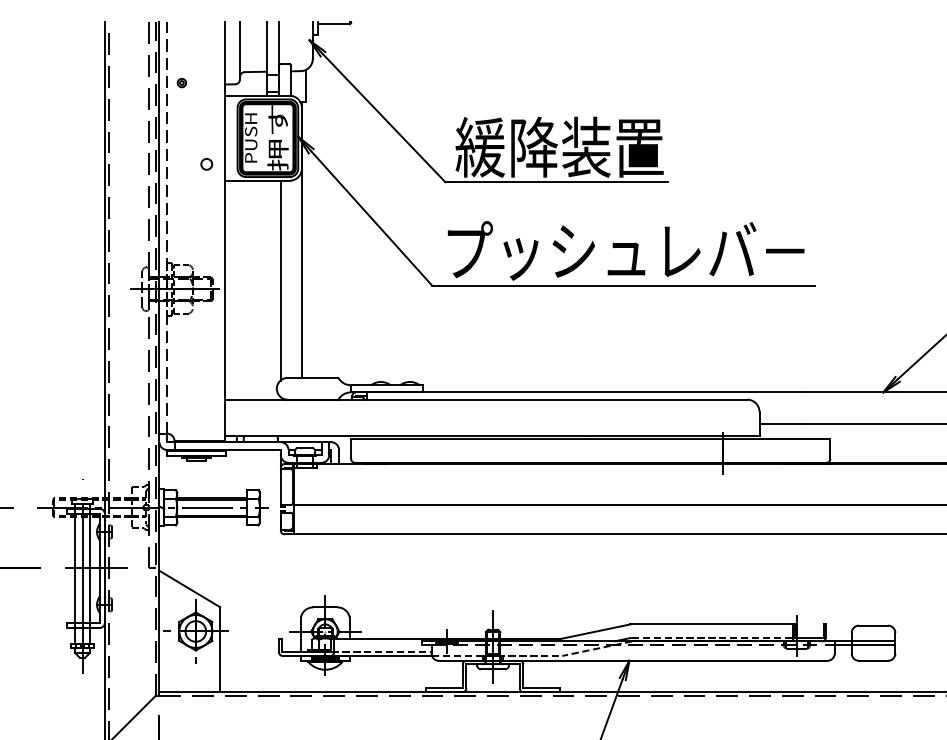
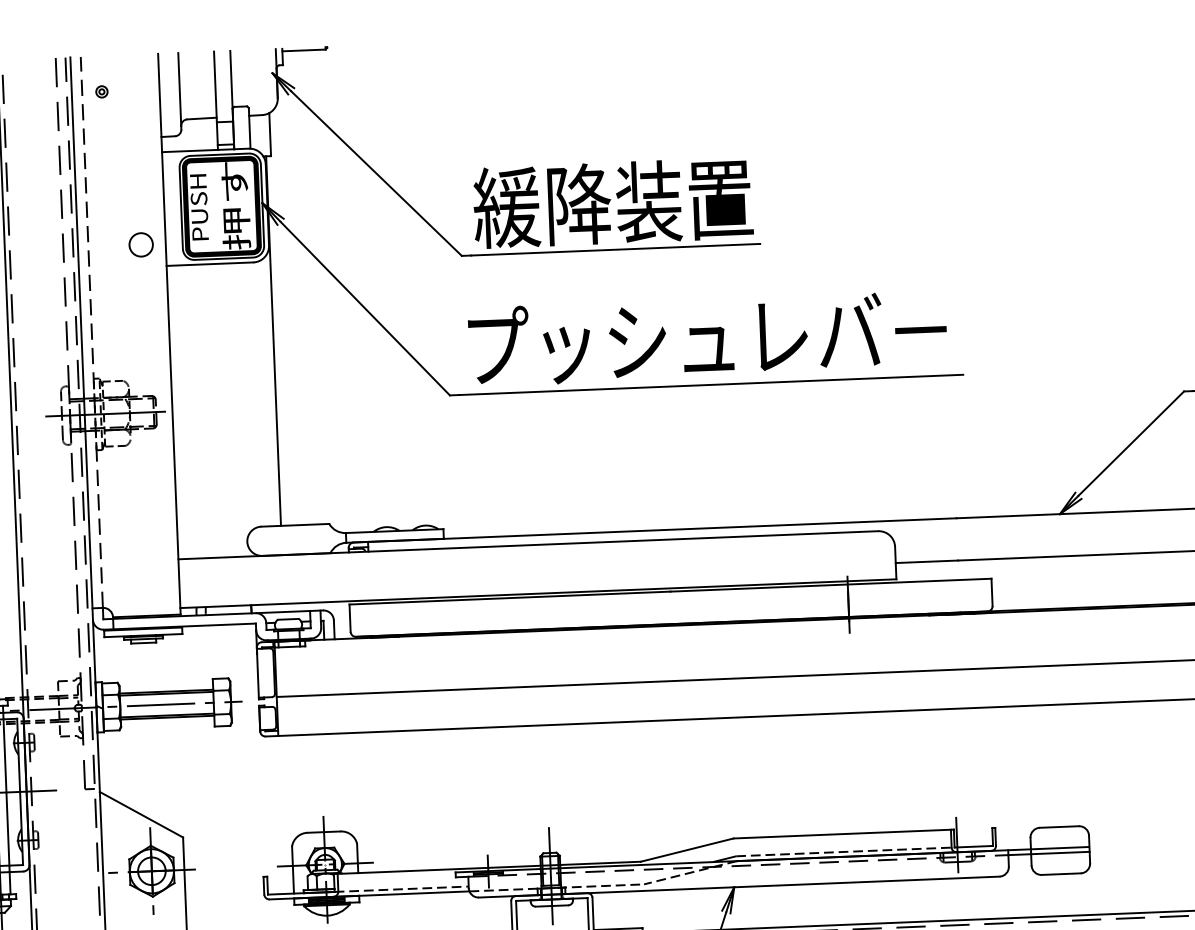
part: (181, 83) -> (101, 92), moved
circle: (206, 164) -> (141, 245), size x1.6
line: (280, 280) -> (246, 396), removed

